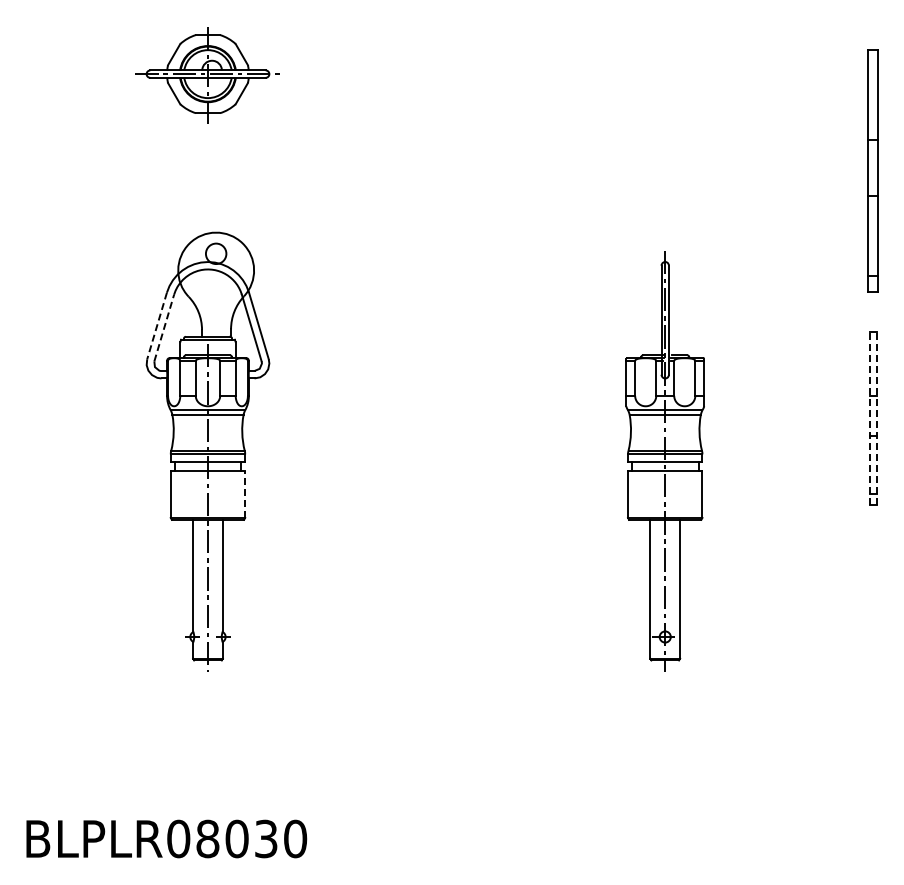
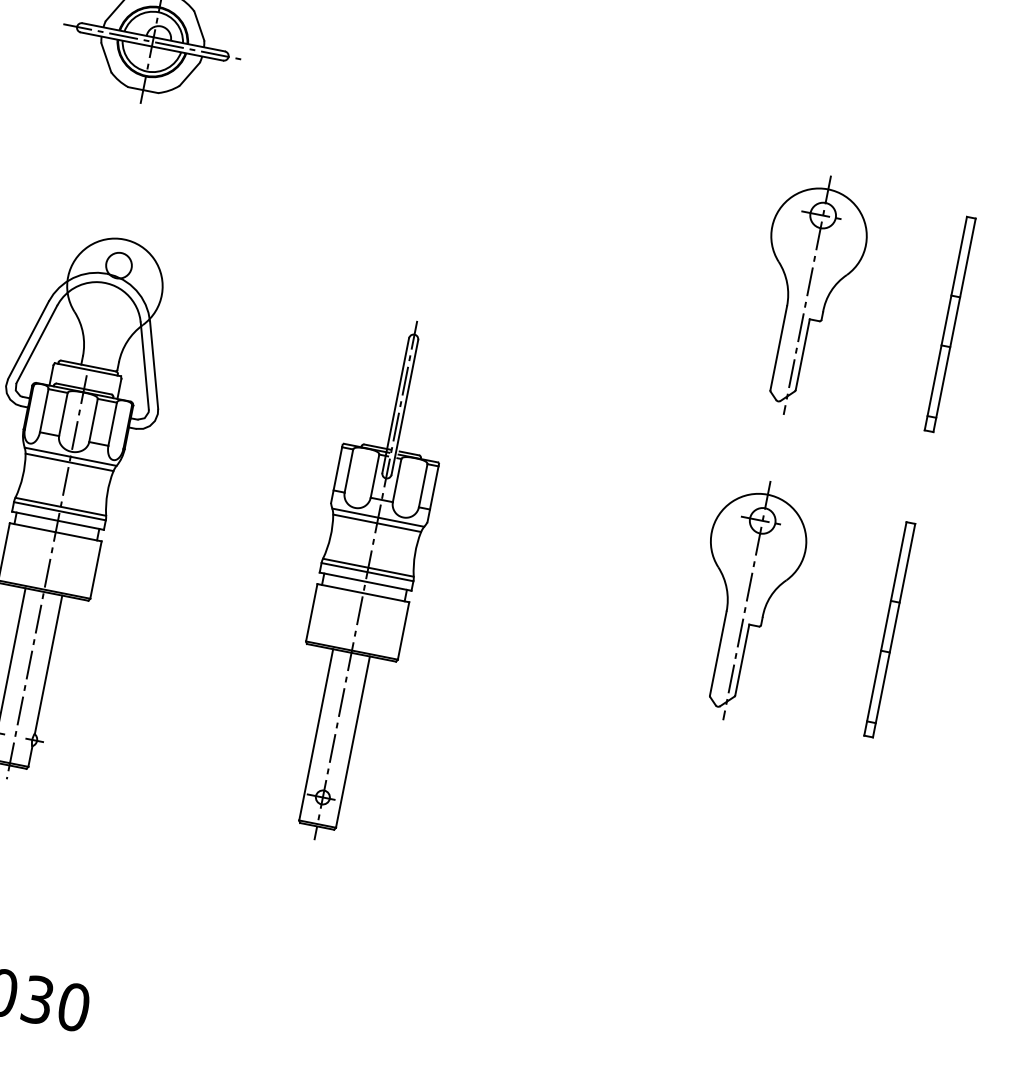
part: (757, 170) -> (807, 295), added
part: (873, 171) -> (950, 324), size x0.71
line: (157, 325) -> (29, 339), dashed -> solid
line: (164, 328) -> (37, 345), dashed -> solid
part: (757, 417) -> (747, 599), added
line: (869, 418) -> (885, 628), dashed -> solid
line: (876, 418) -> (893, 630), dashed -> solid
part: (664, 461) -> (364, 580), moved
line: (245, 494) -> (96, 569), dashed -> solid

